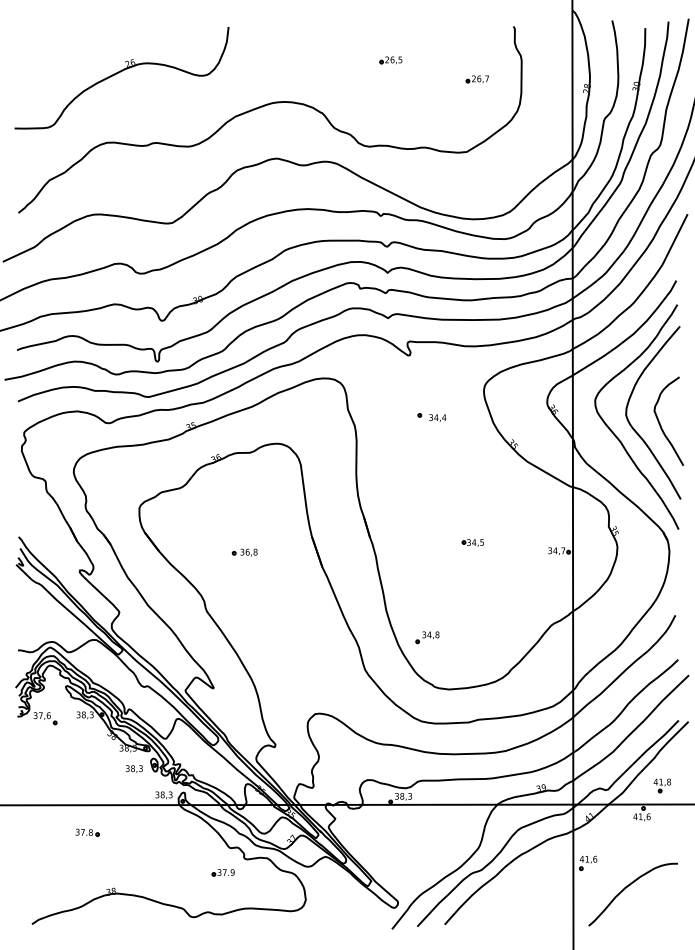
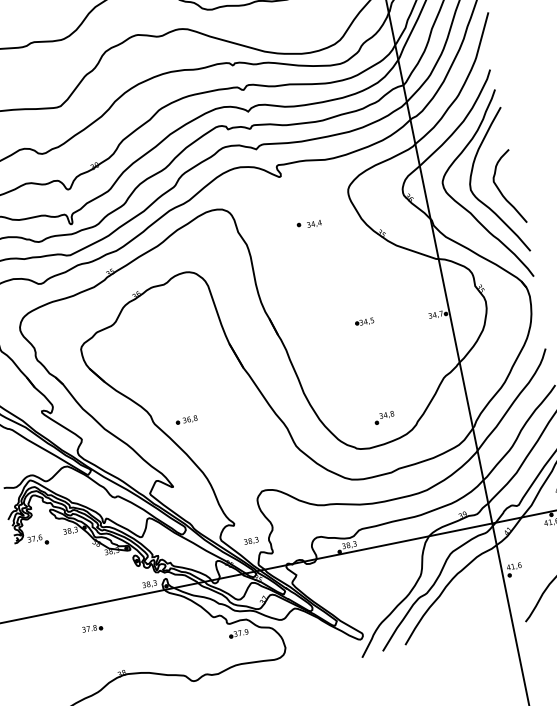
part: (244, 552) -> (186, 420), moved
part: (427, 637) -> (384, 417), moved
text: (133, 768) -> (250, 540), moved
part: (222, 872) -> (238, 633), moved

